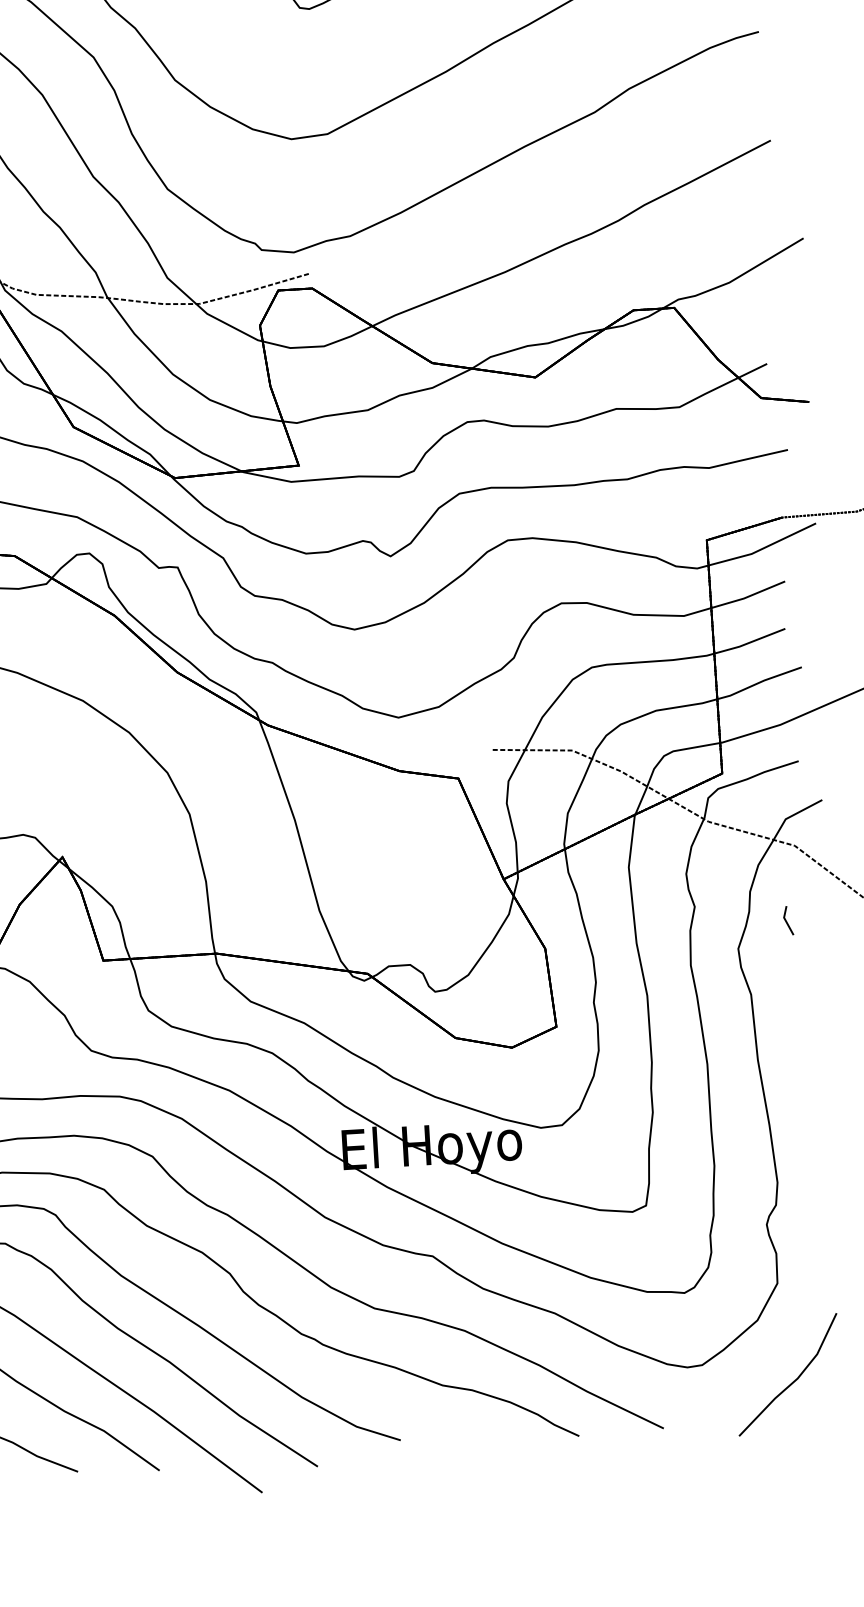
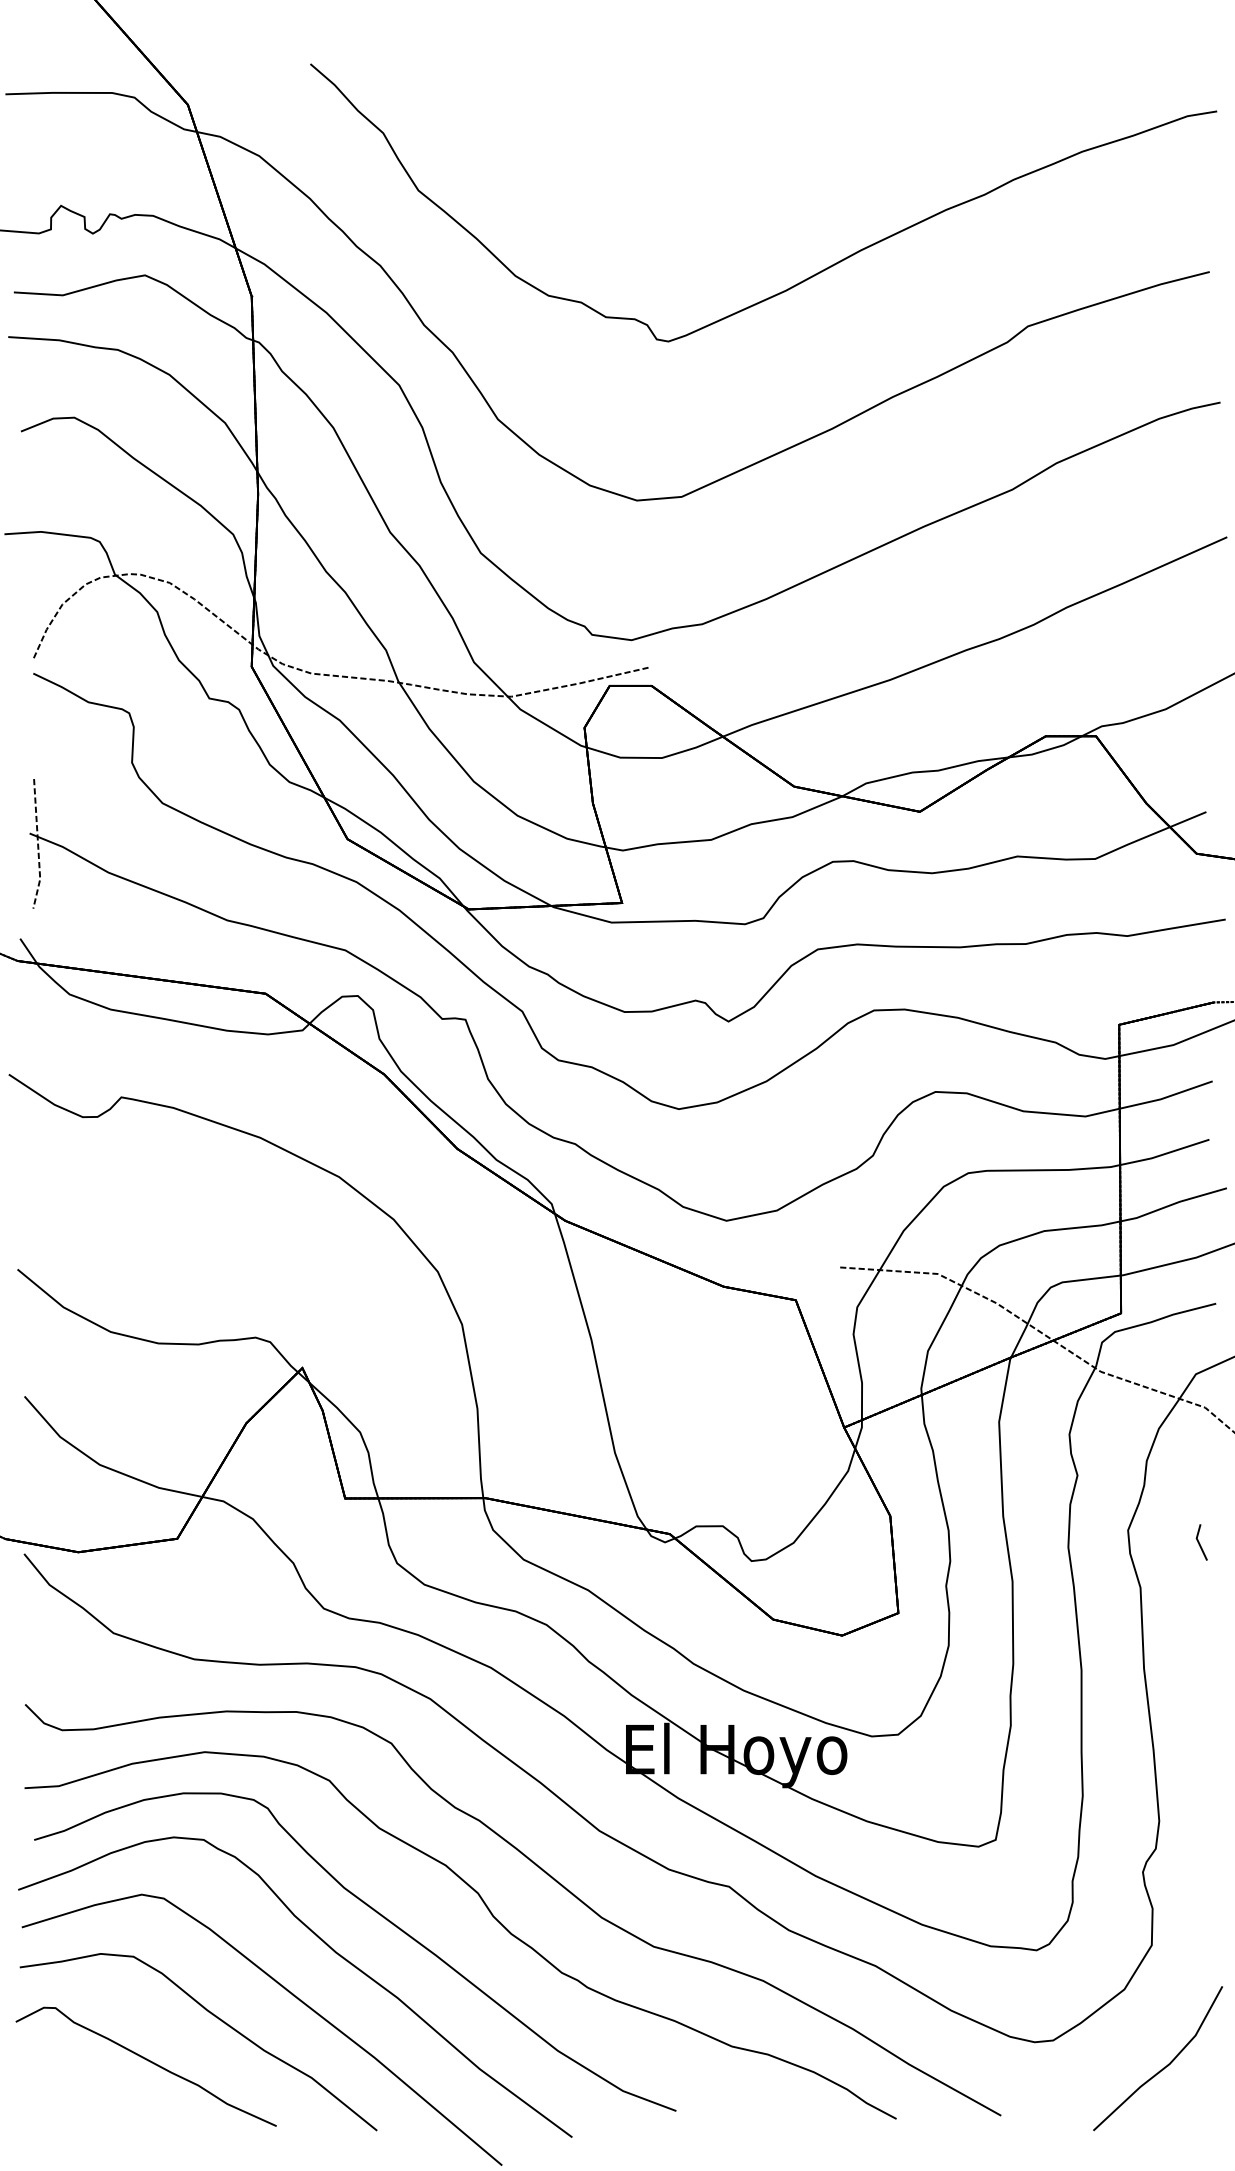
line: (787, 921) -> (1200, 1543), moved

